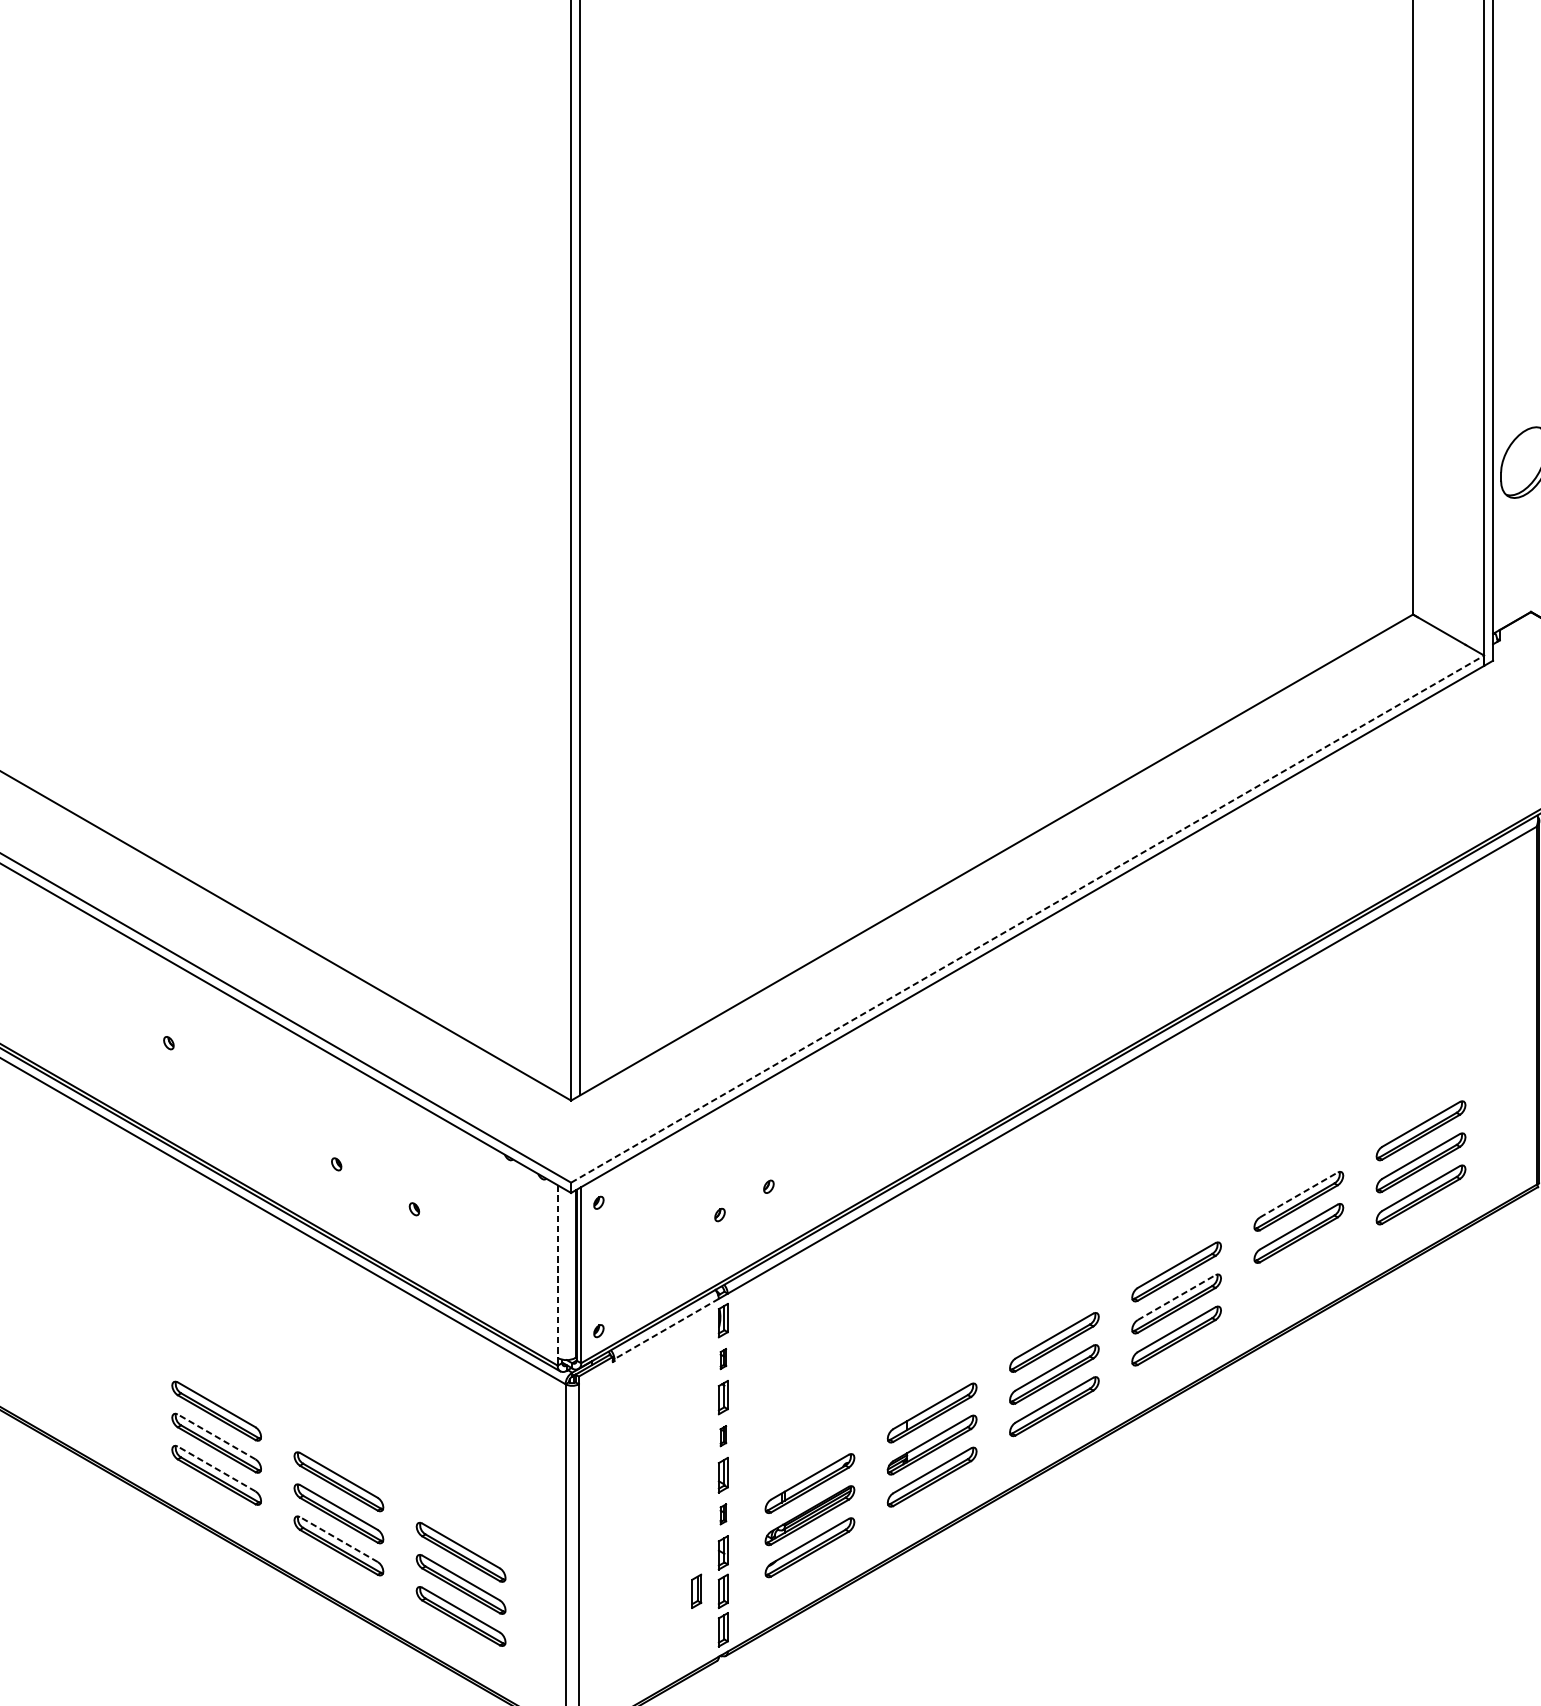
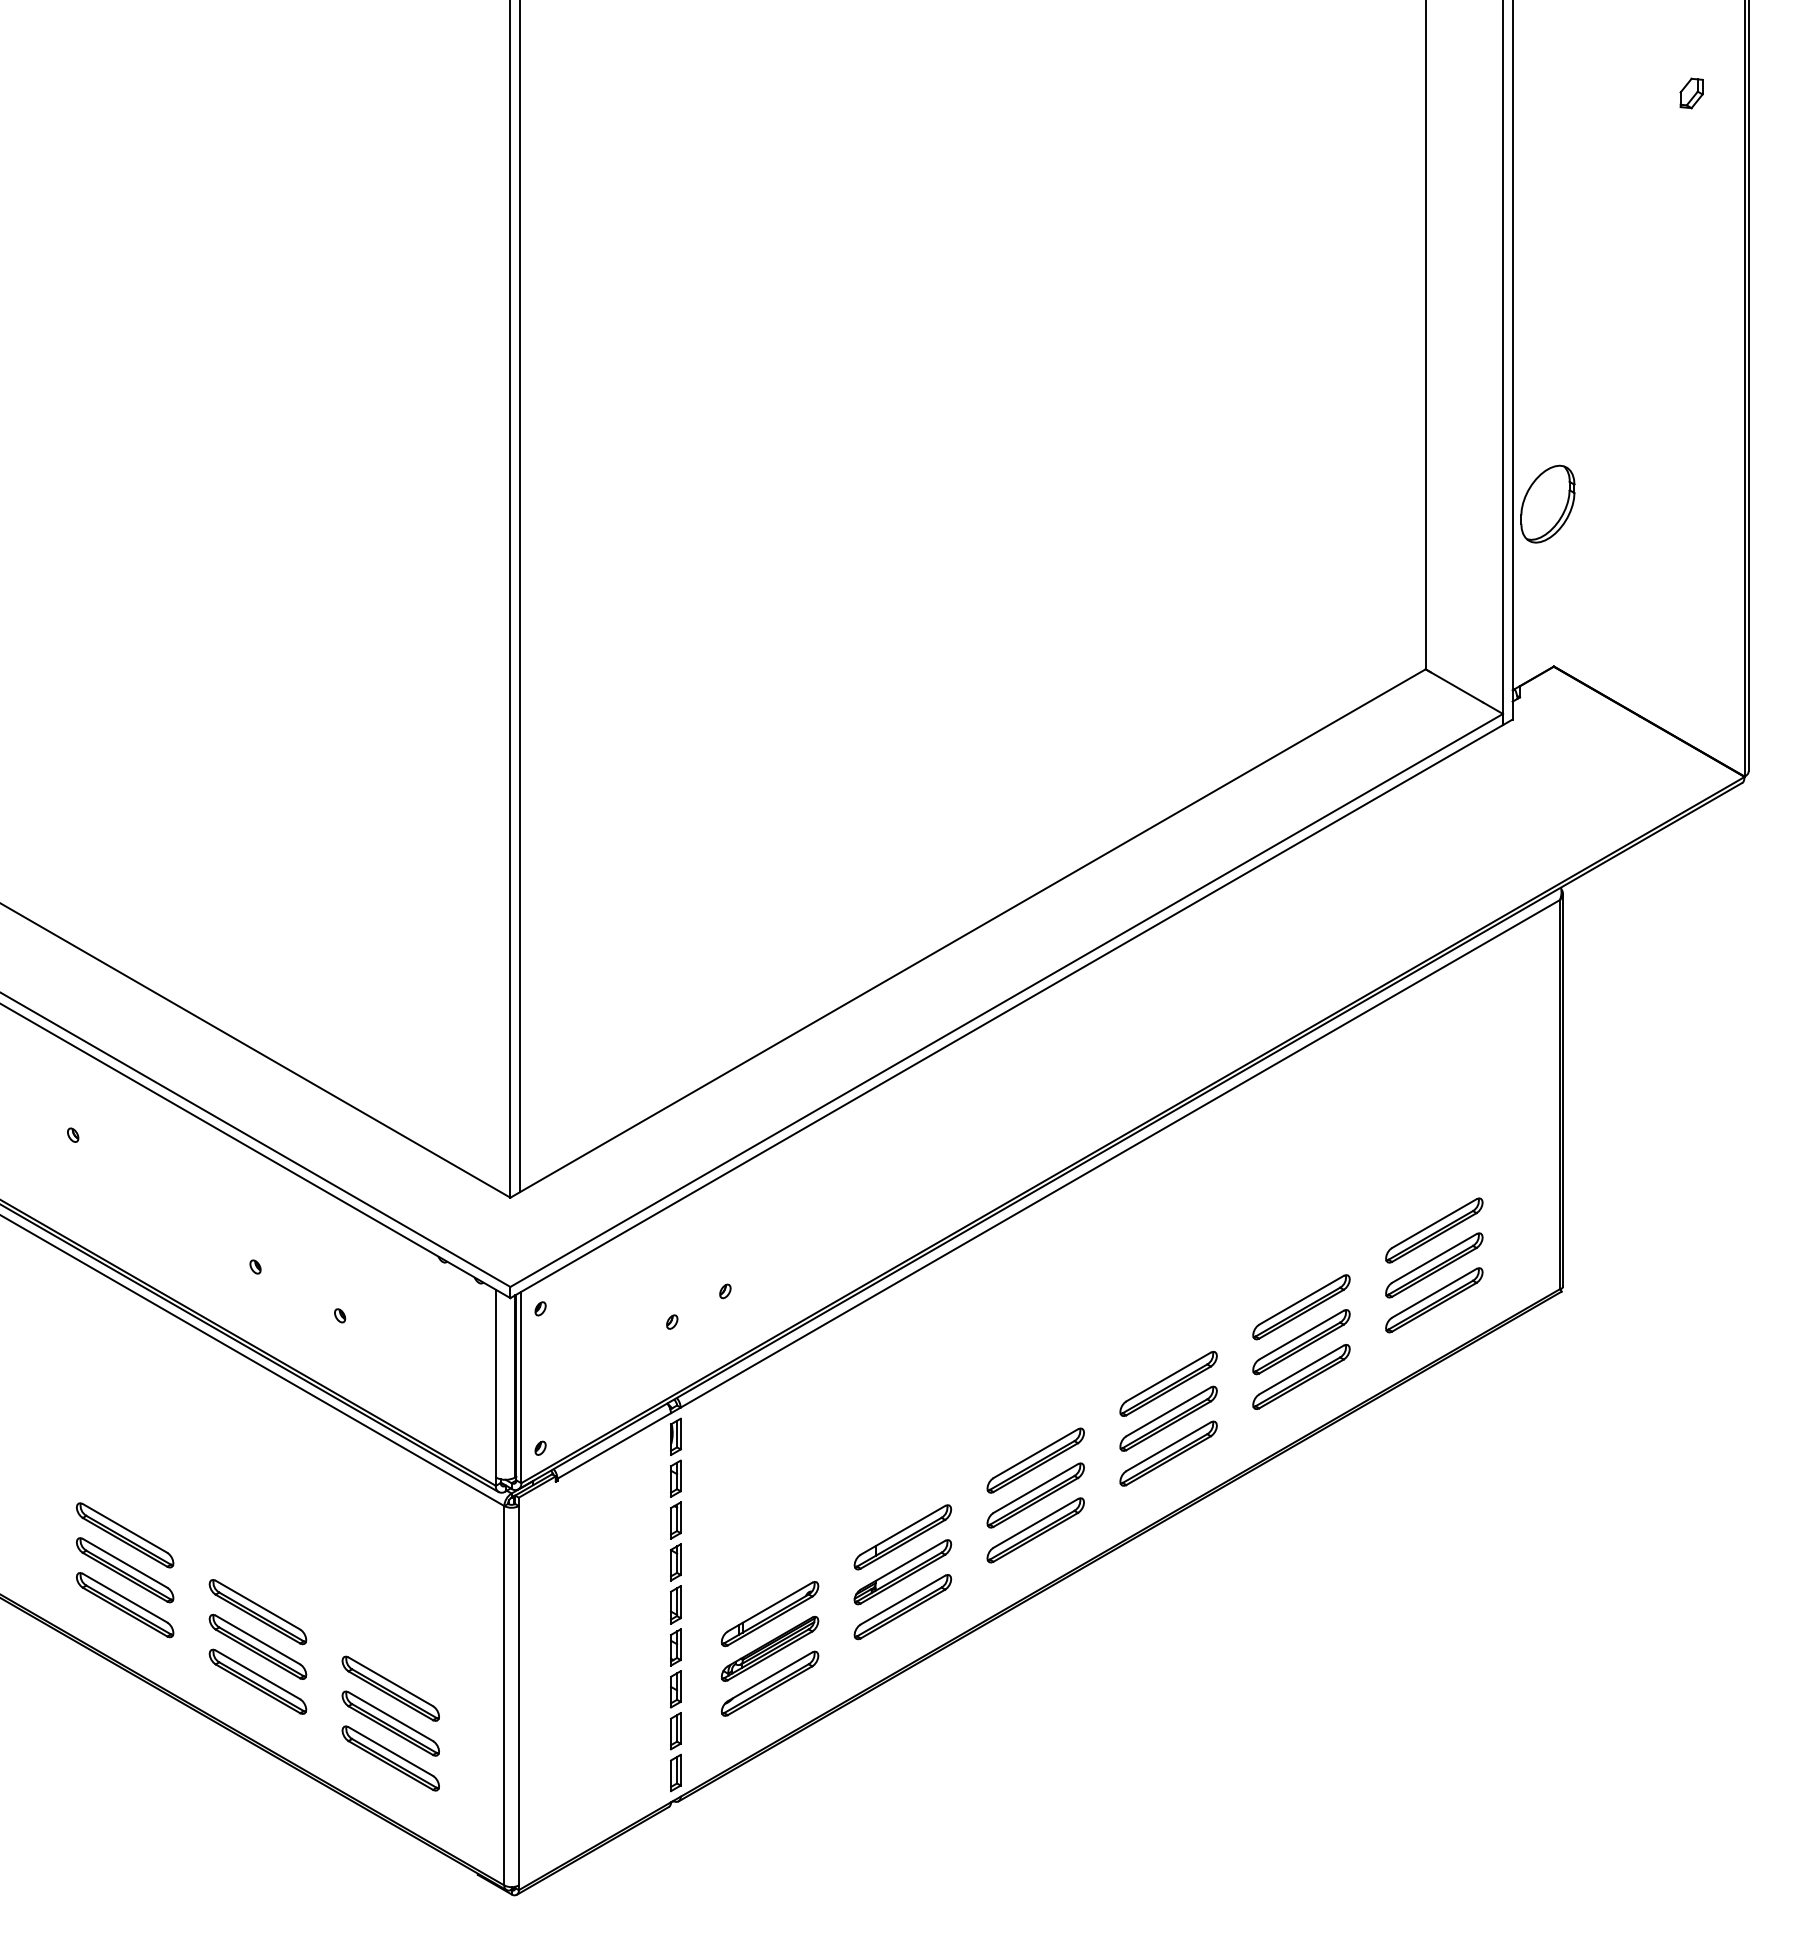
line: (1028, 919) -> (1007, 1000), dashed -> solid
line: (1298, 1195) -> (1301, 1300), dashed -> solid
part: (1298, 1265) -> (1301, 1376), added
line: (557, 1271) -> (495, 1383), dashed -> solid
line: (1176, 1297) -> (1168, 1411), dashed -> solid
line: (666, 1328) -> (614, 1445), dashed -> solid
part: (722, 1358) -> (675, 1478), size x1.67
part: (722, 1436) -> (675, 1562), size x1.67
line: (217, 1437) -> (125, 1563), dashed -> solid
line: (217, 1469) -> (125, 1598), dashed -> solid
part: (722, 1514) -> (675, 1647), size x1.67
line: (338, 1539) -> (257, 1674), dashed -> solid
part: (696, 1591) -> (646, 1731), removed

